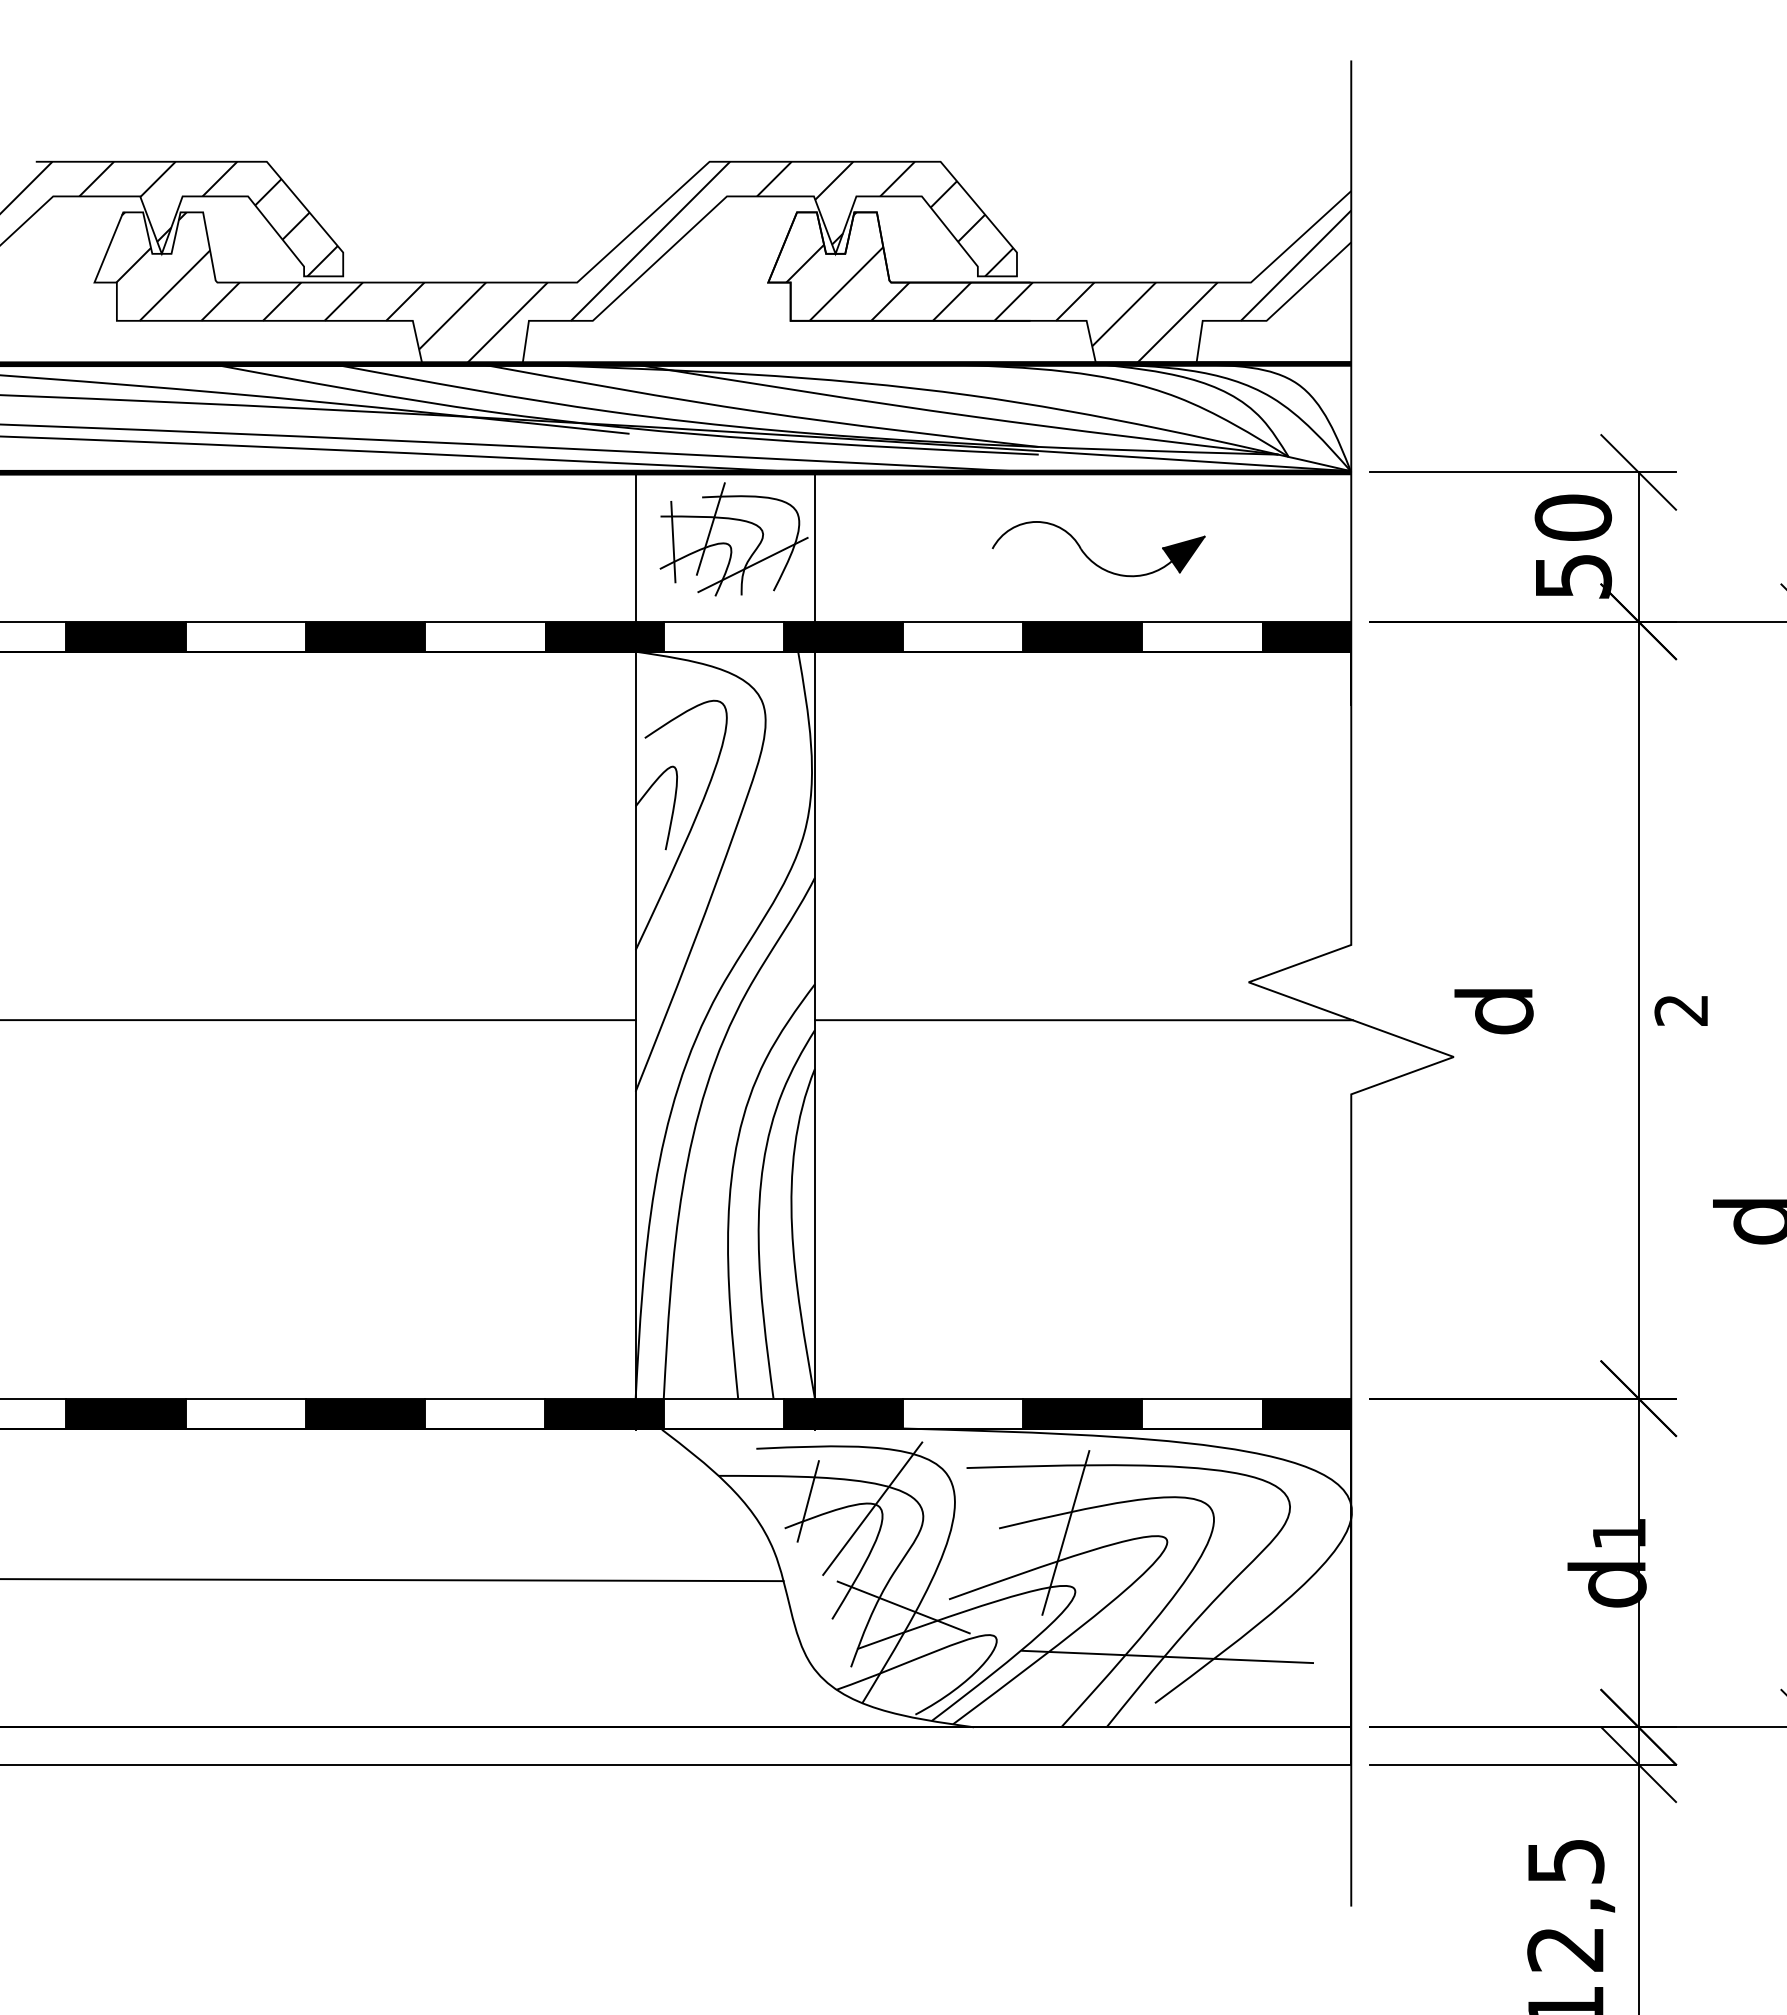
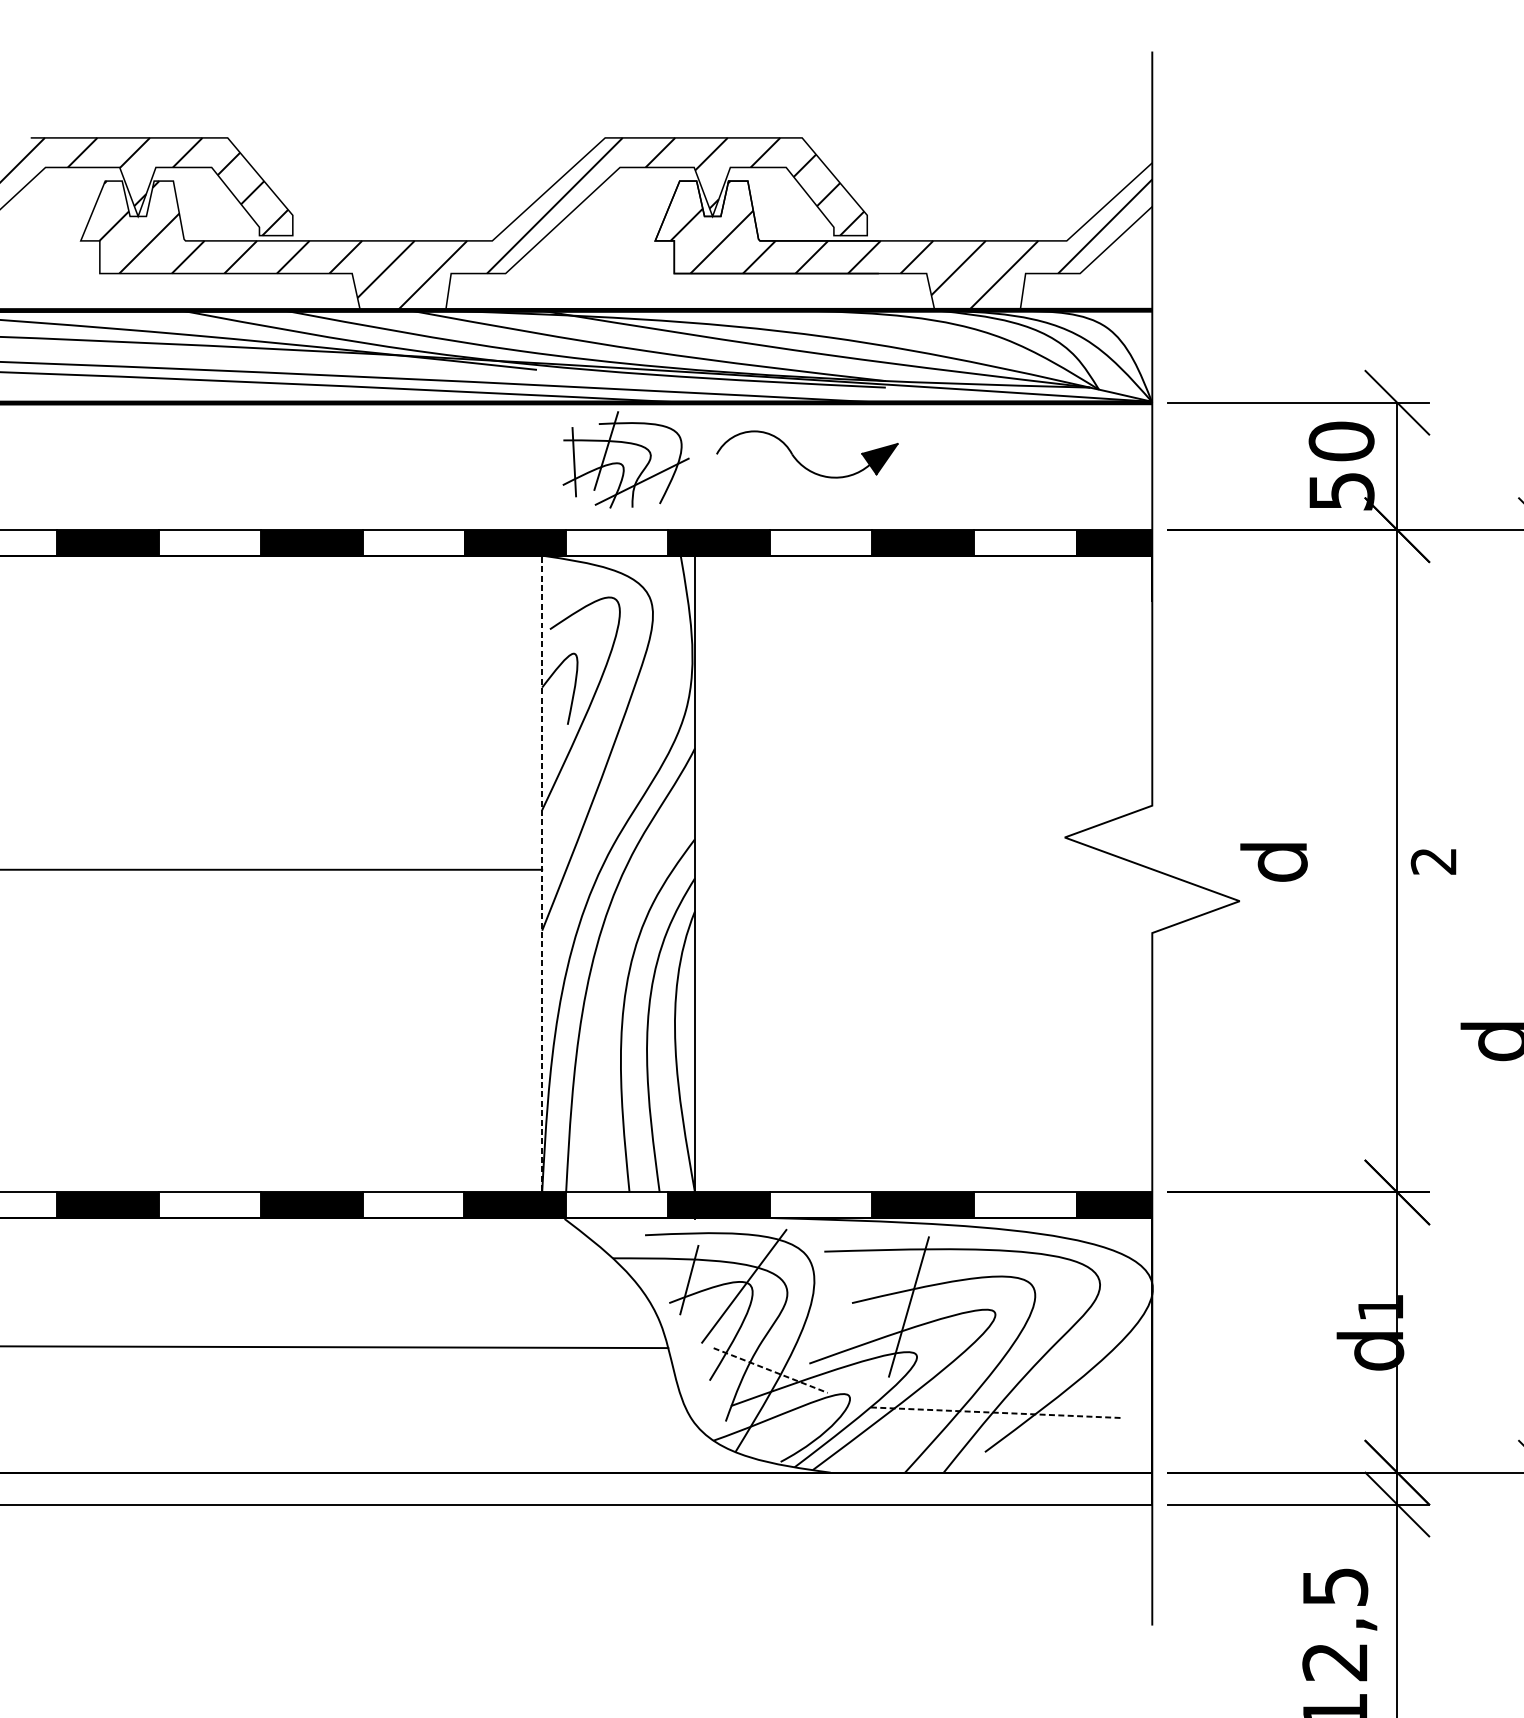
line: (635, 546) -> (542, 465), removed
line: (814, 546) -> (694, 465), removed
part: (1089, 557) -> (799, 461), moved
line: (1083, 1020) -> (923, 870), removed
line: (635, 1040) -> (542, 887), solid -> dashed
line: (903, 1607) -> (770, 1370), solid -> dashed
line: (1167, 1656) -> (995, 1412), solid -> dashed

